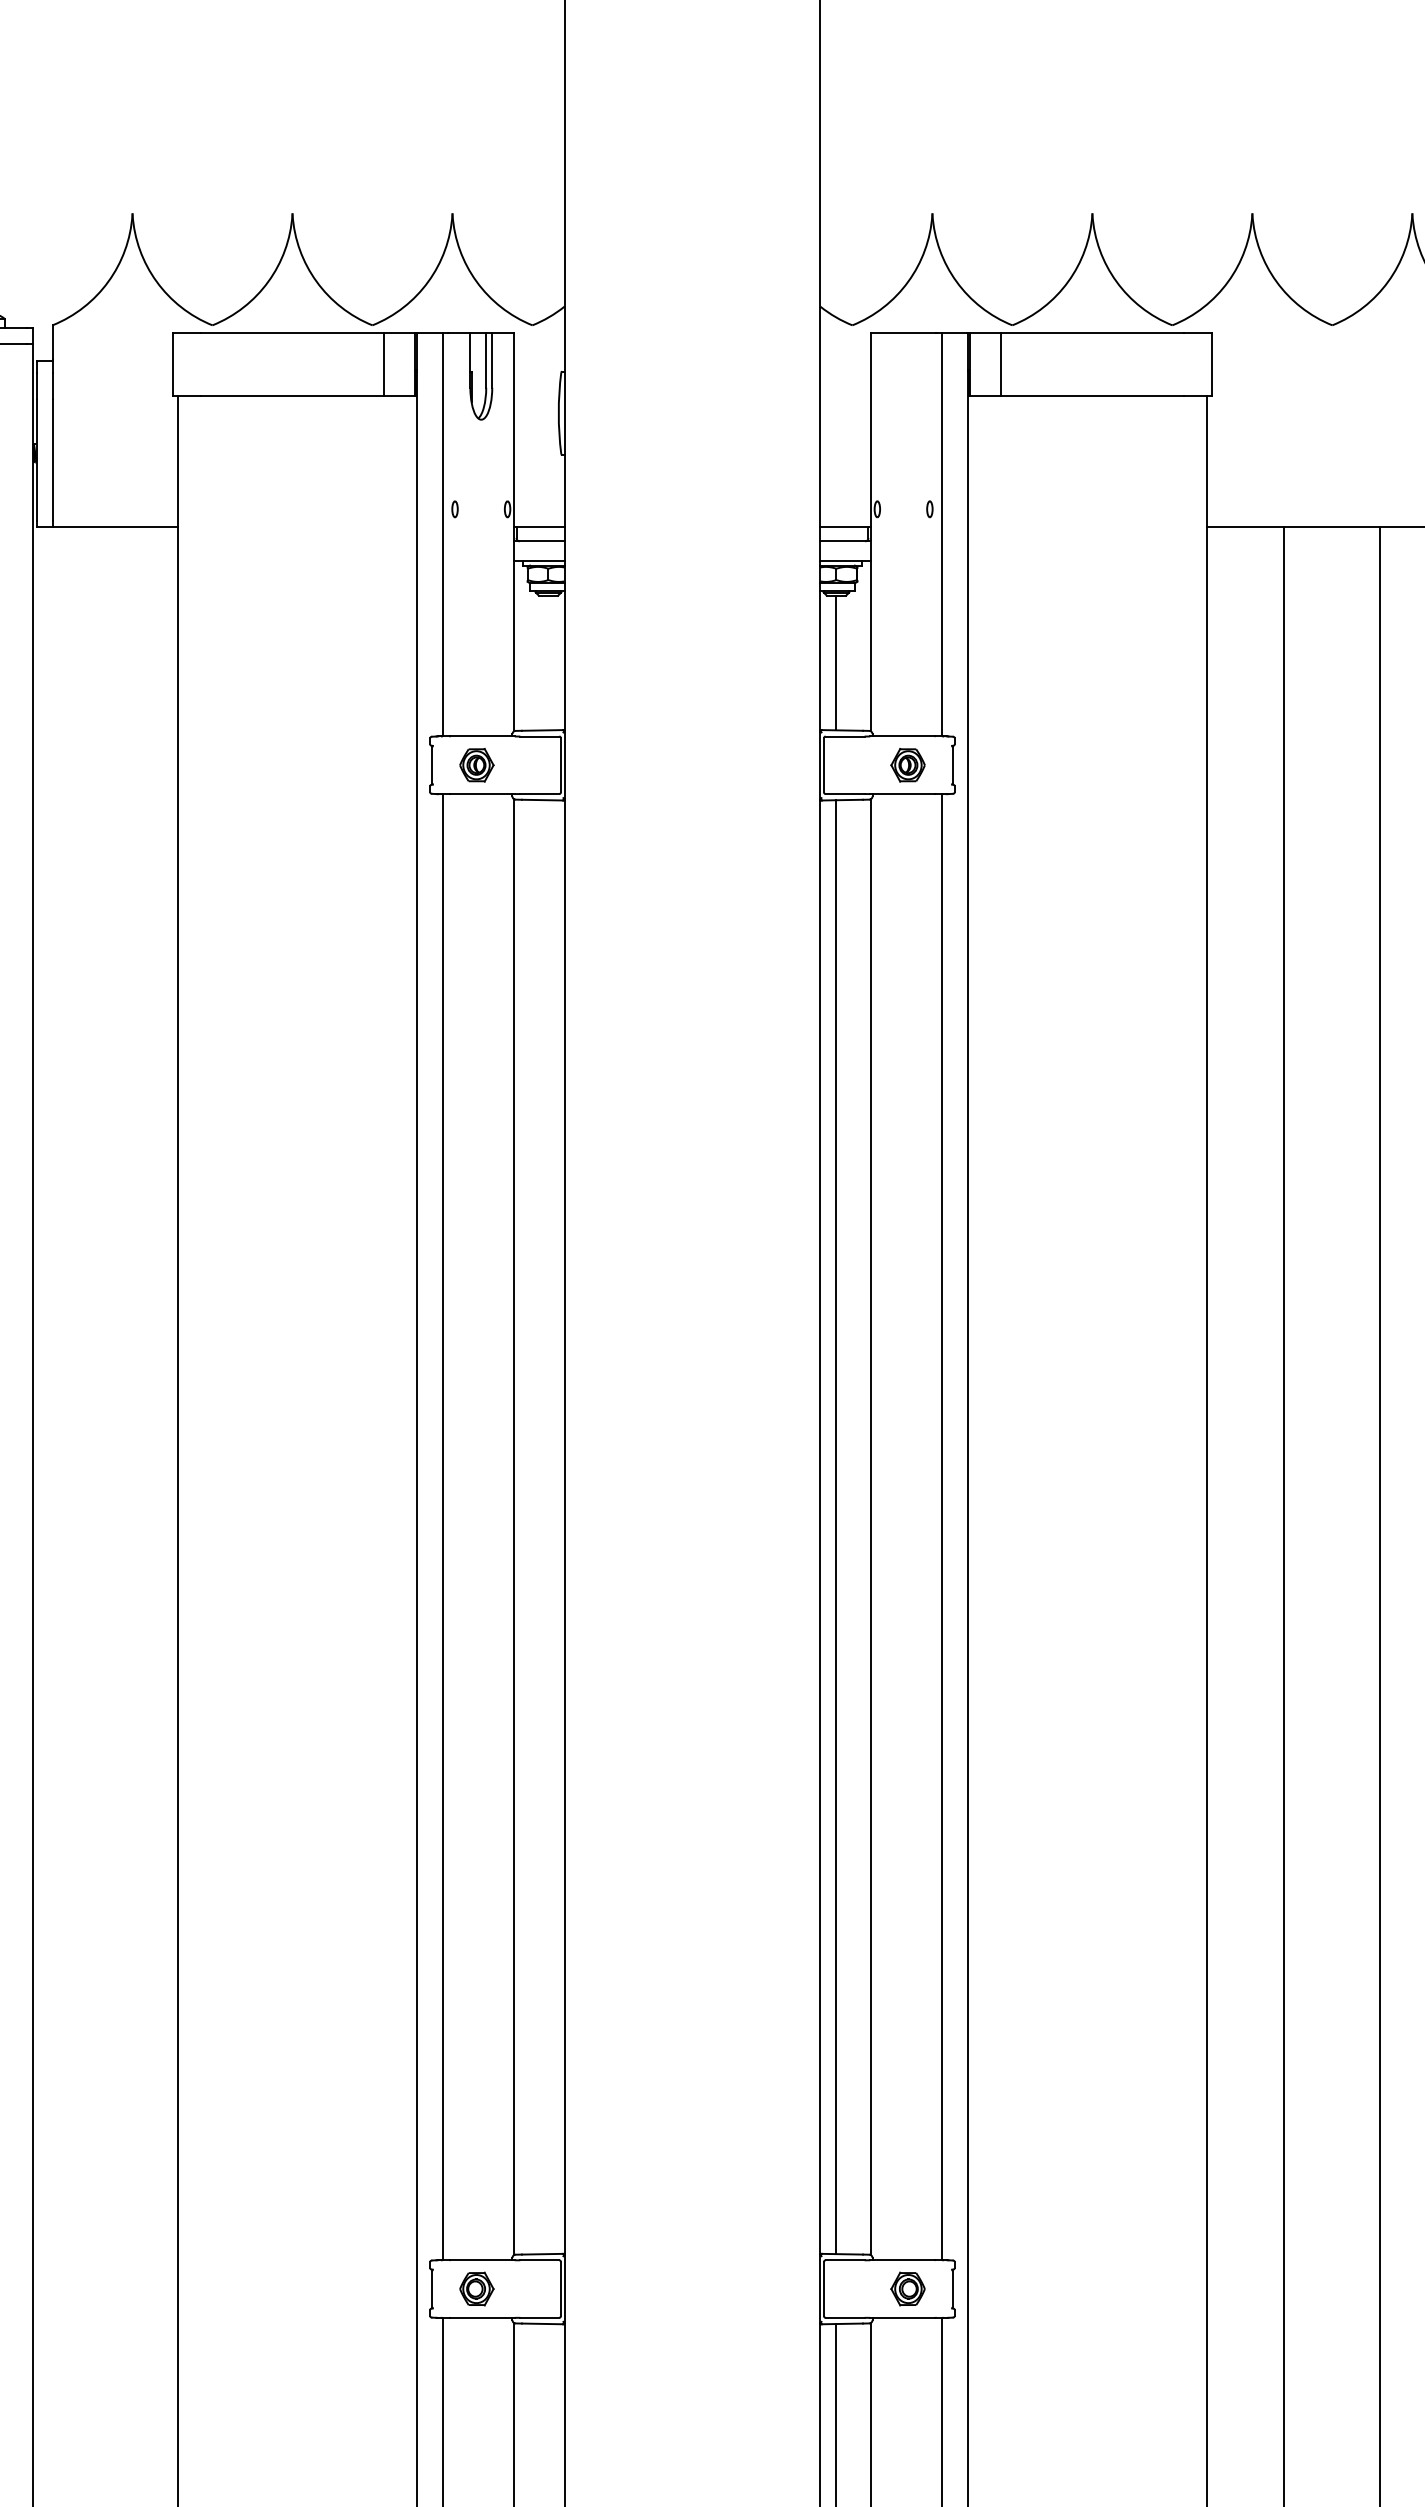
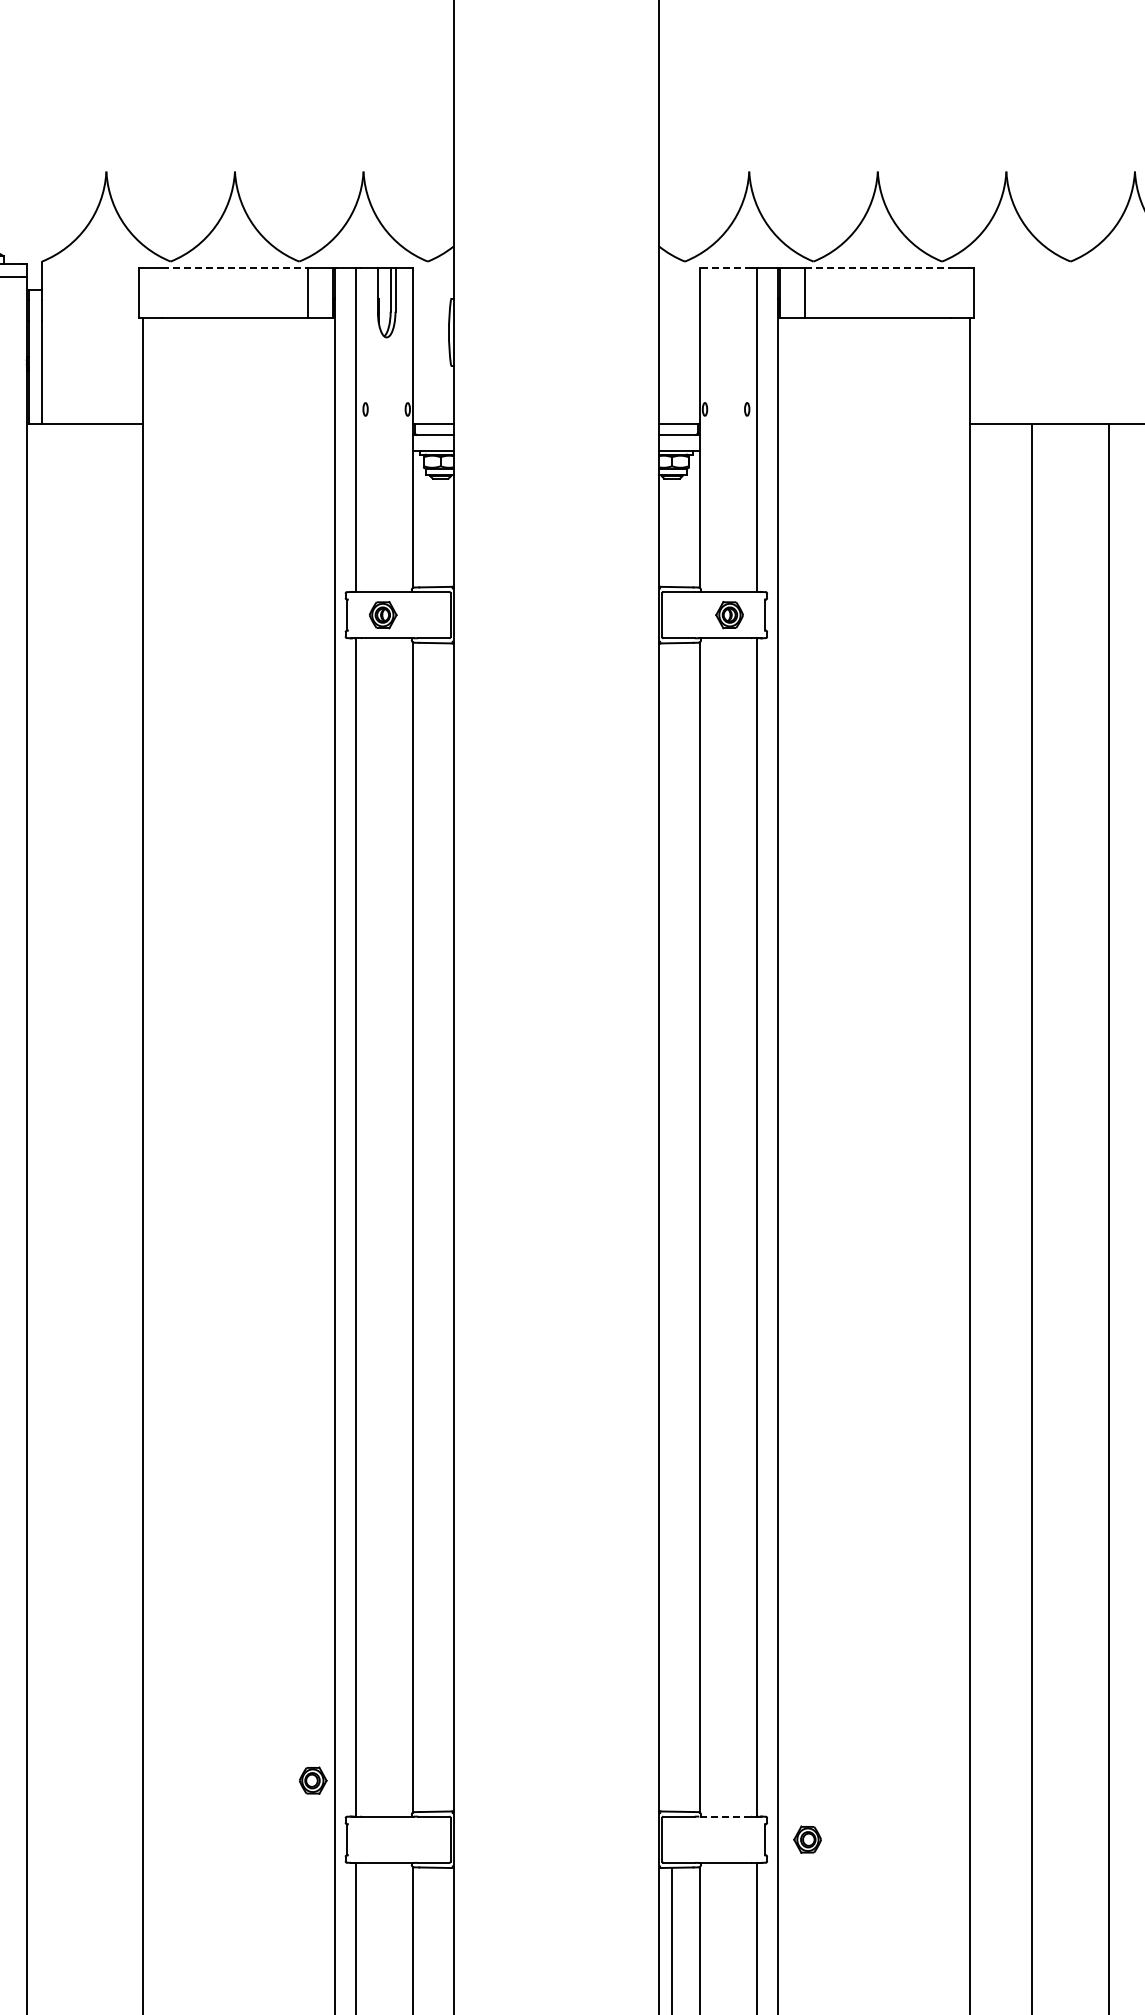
line: (293, 333) -> (235, 268), solid -> dashed
line: (902, 333) -> (725, 268), solid -> dashed
line: (1093, 333) -> (878, 268), solid -> dashed
line: (836, 662) -> (672, 532), removed
line: (836, 1527) -> (672, 1227), removed
line: (902, 2260) -> (725, 1816), solid -> dashed
part: (477, 2288) -> (313, 1780), moved
part: (907, 2288) -> (807, 1839), moved

